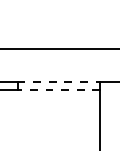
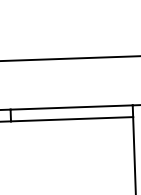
line: (59, 81) -> (72, 106), dashed -> solid
line: (58, 89) -> (71, 118), dashed -> solid

